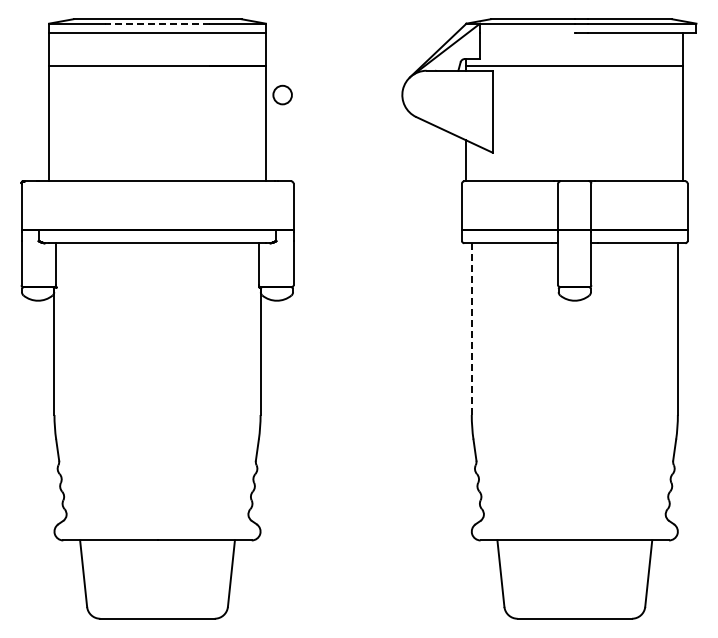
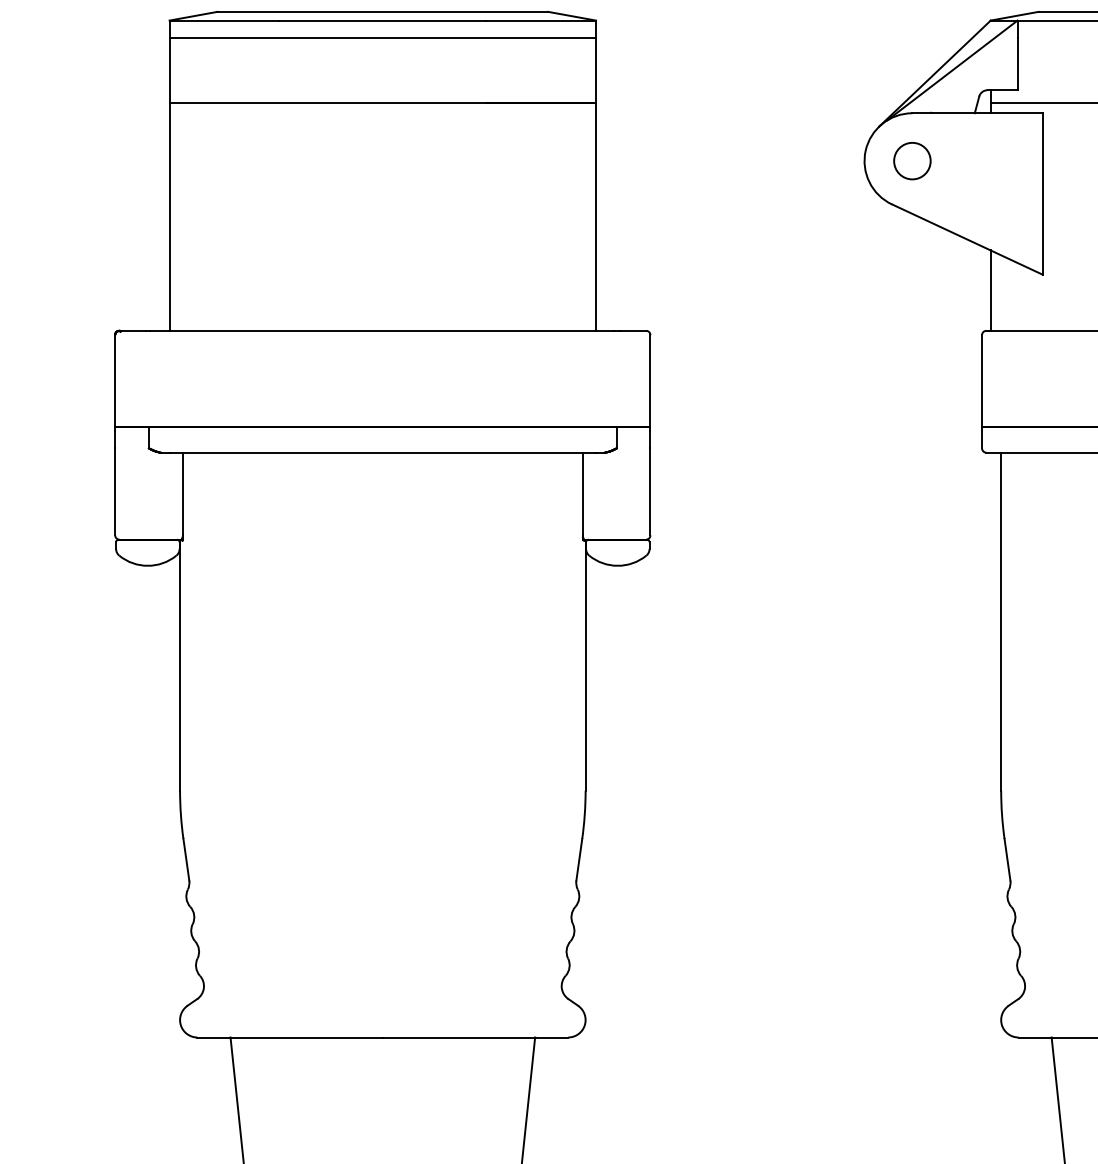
line: (157, 23) -> (382, 20), dashed -> solid
circle: (282, 94) -> (912, 159), moved
line: (471, 329) -> (1000, 622), dashed -> solid

